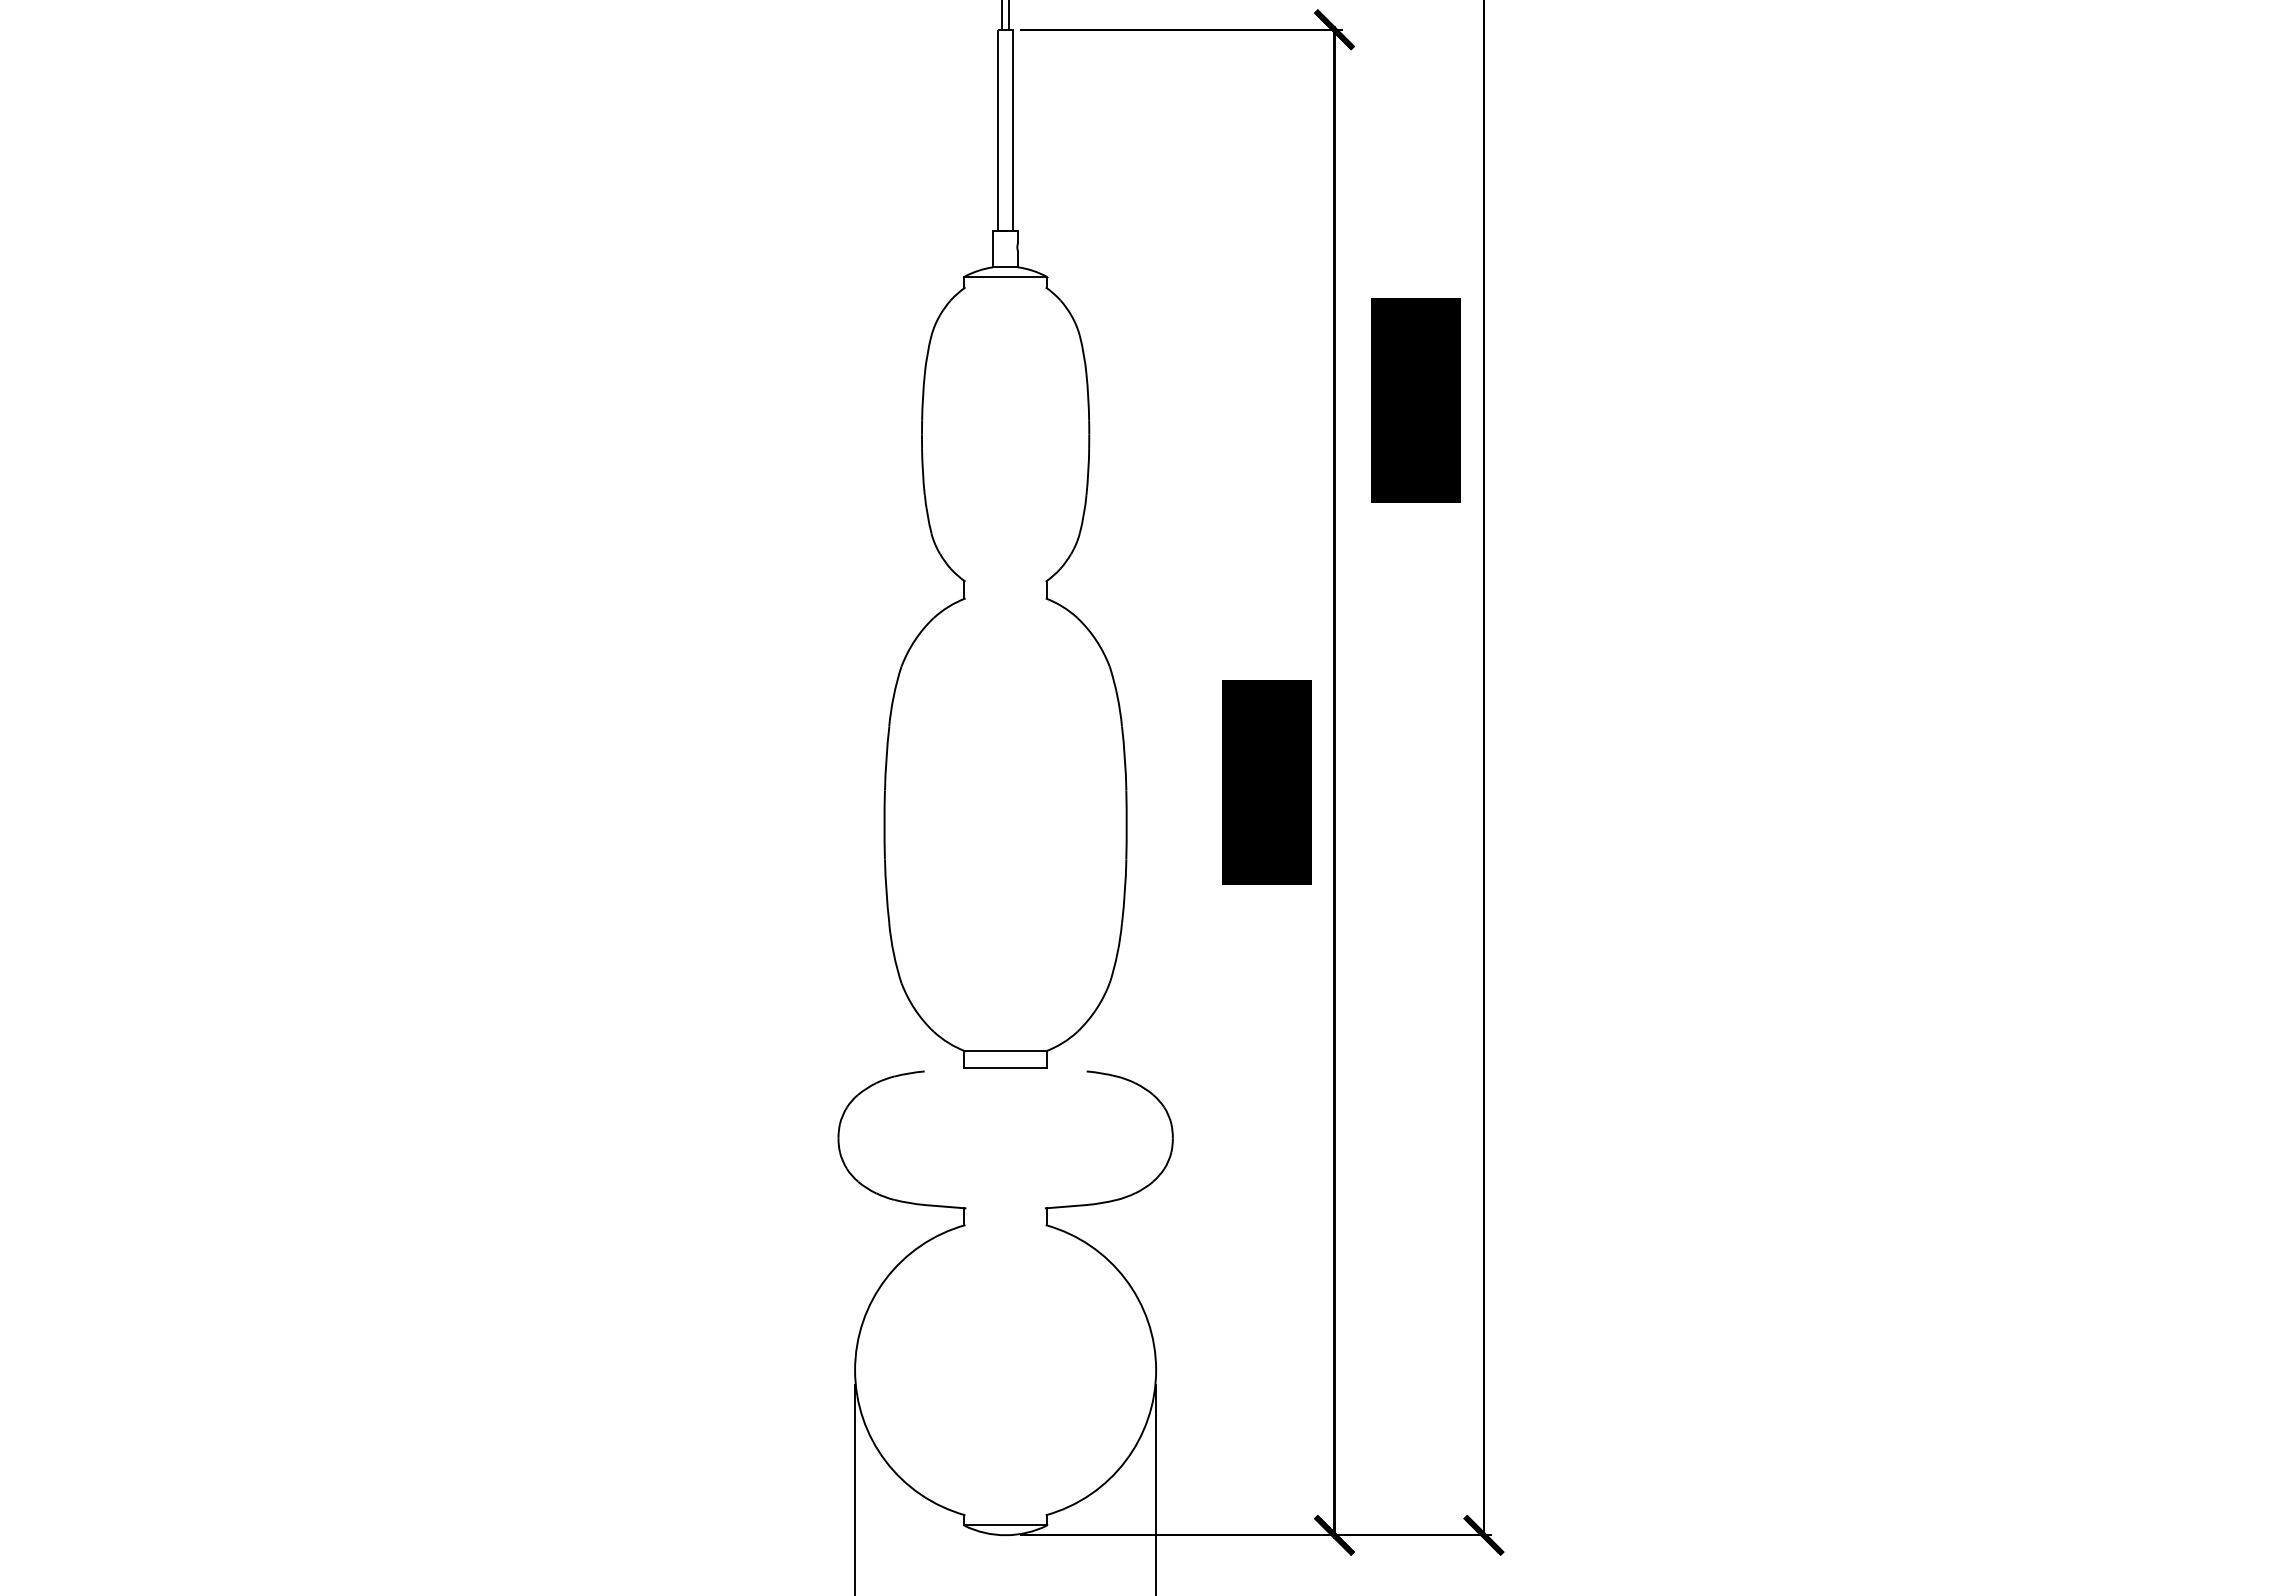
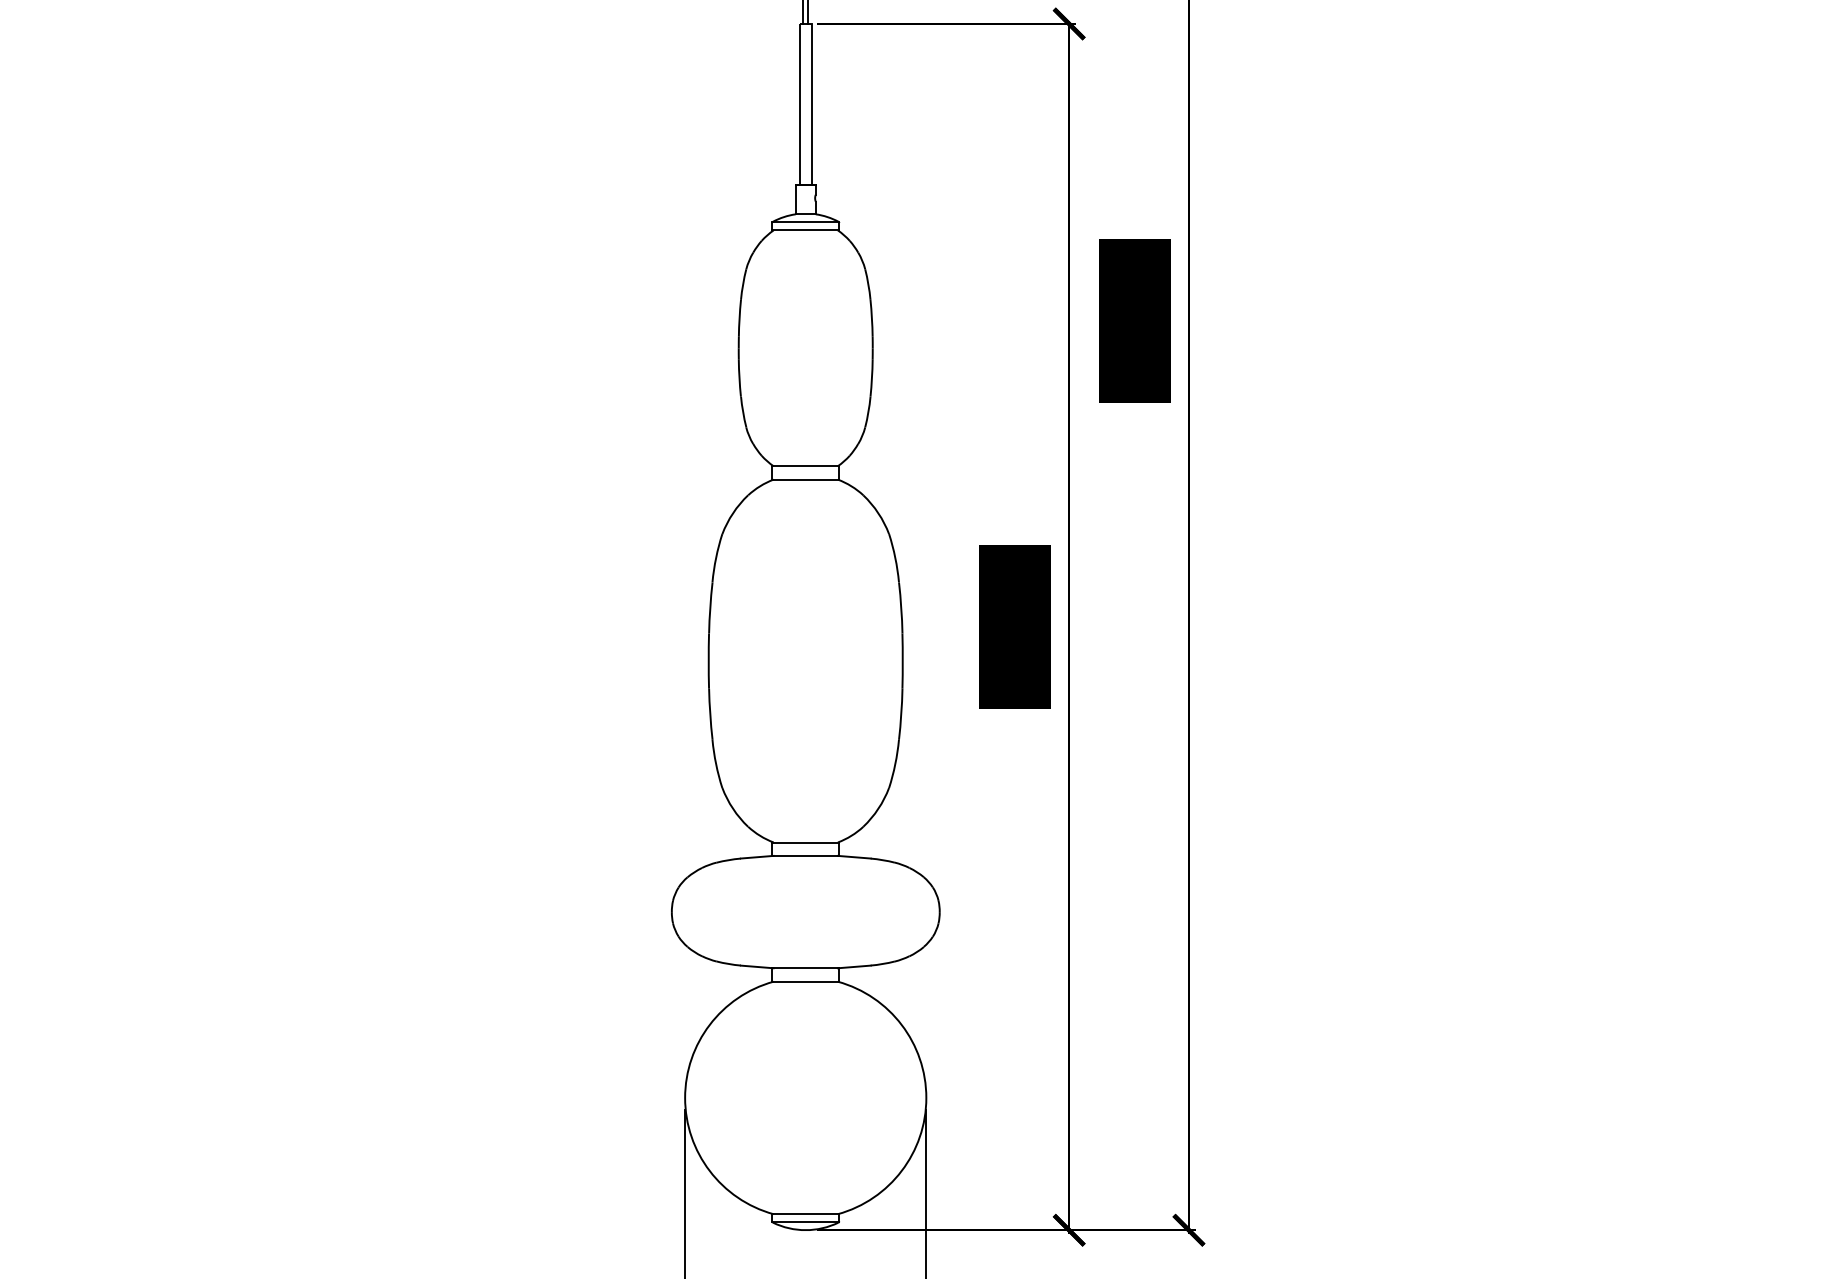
line: (1005, 287) -> (805, 230), added
line: (1005, 581) -> (805, 466), added
line: (1005, 598) -> (805, 479), added
line: (944, 1069) -> (756, 857), added
line: (1065, 1069) -> (853, 857), added
line: (1005, 1208) -> (805, 968), added
line: (1005, 1225) -> (805, 982), added
line: (1005, 1515) -> (805, 1214), added

